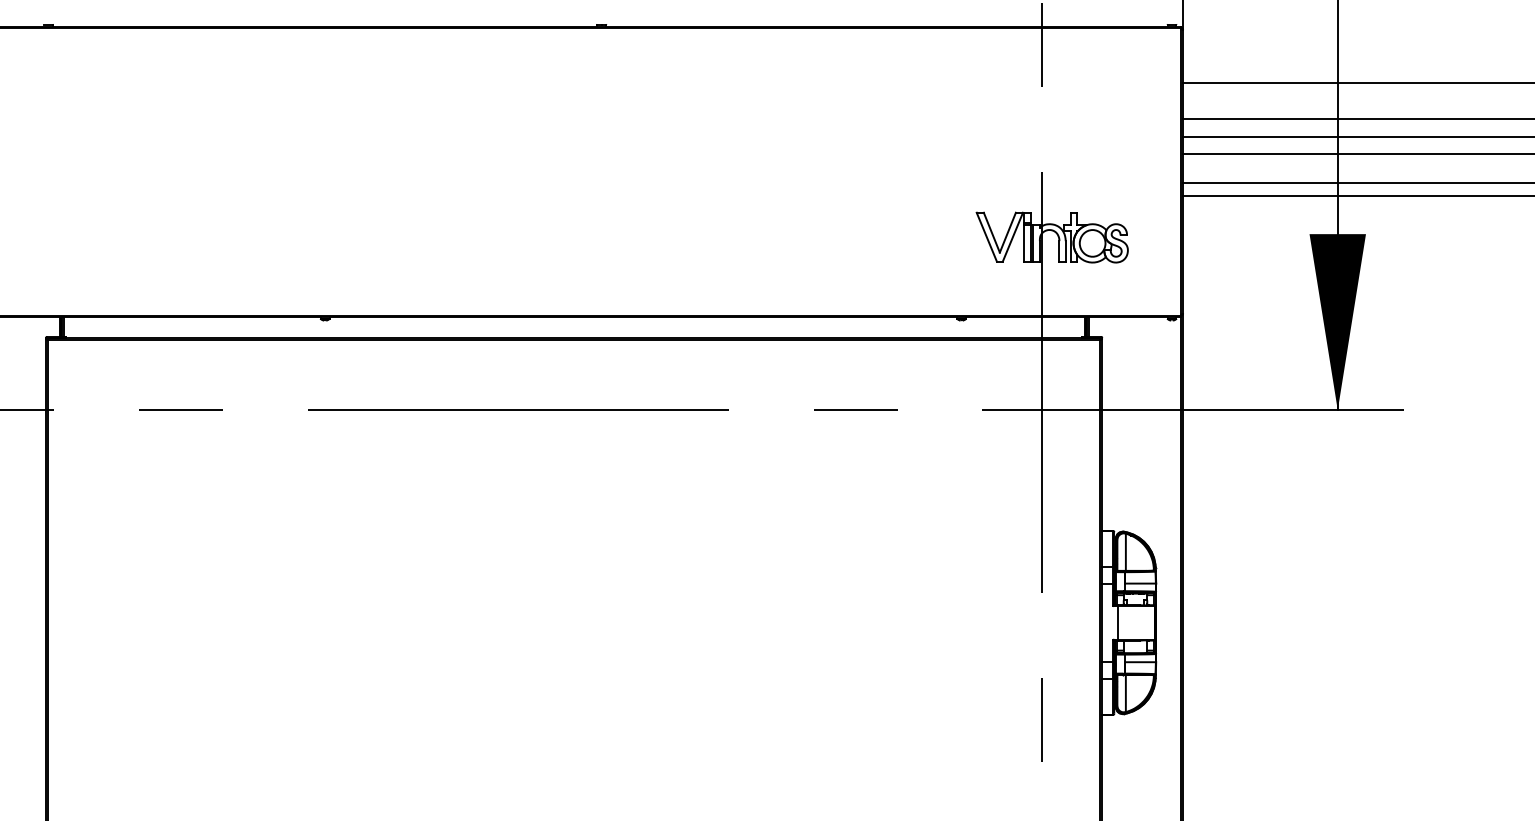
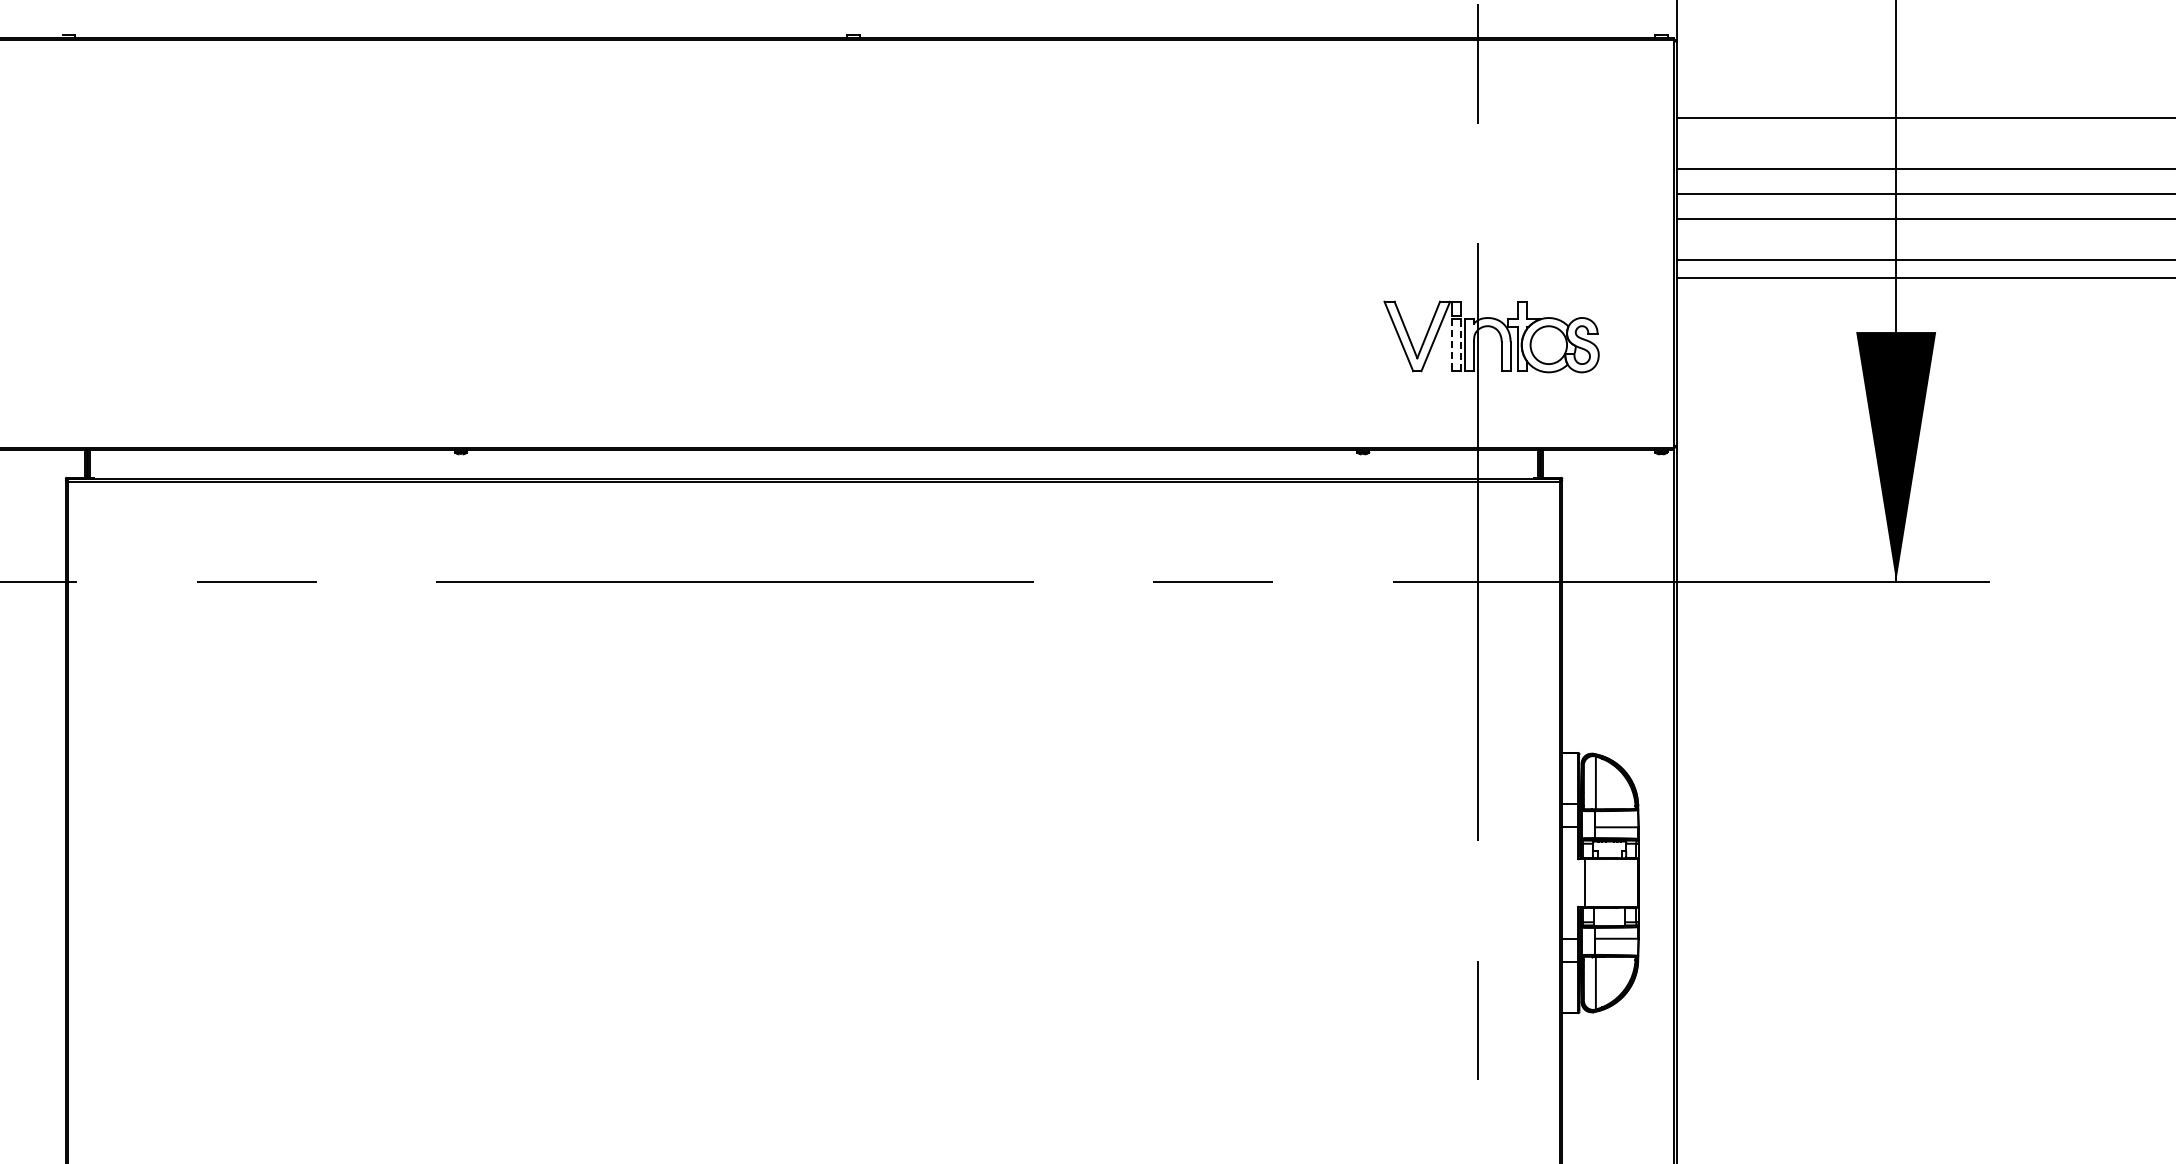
line: (1030, 242) -> (1460, 344), solid -> dashed
line: (1023, 243) -> (1451, 345), solid -> dashed

